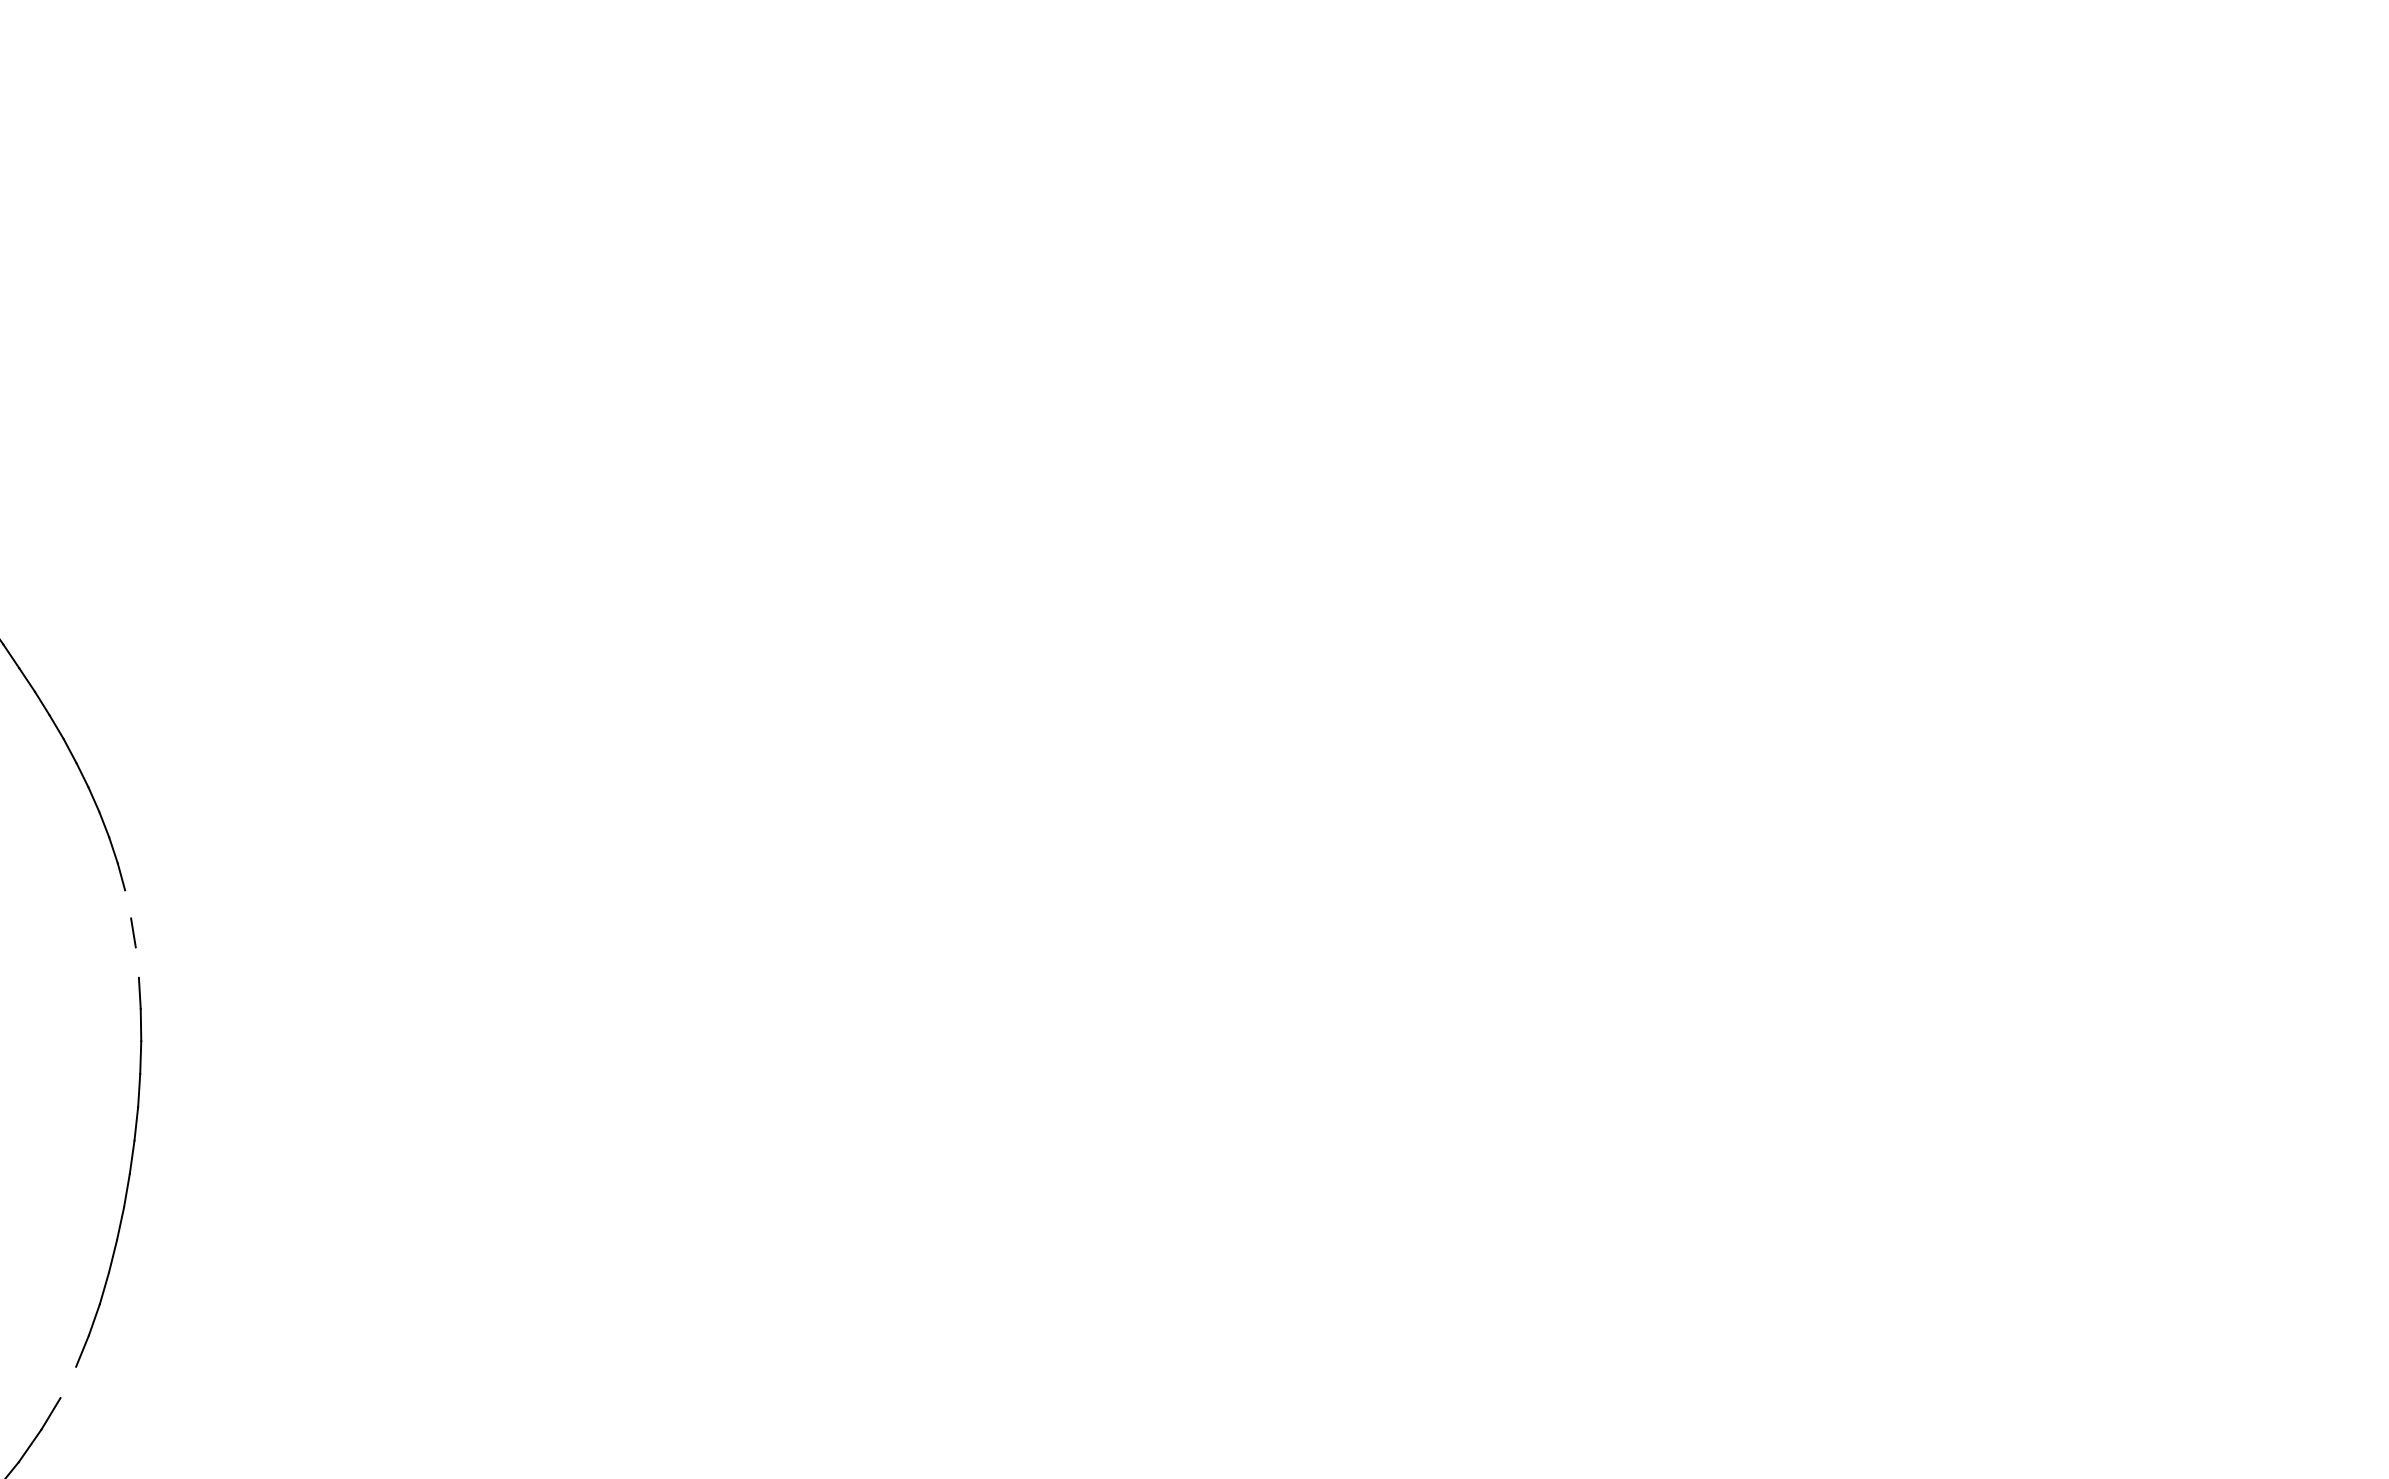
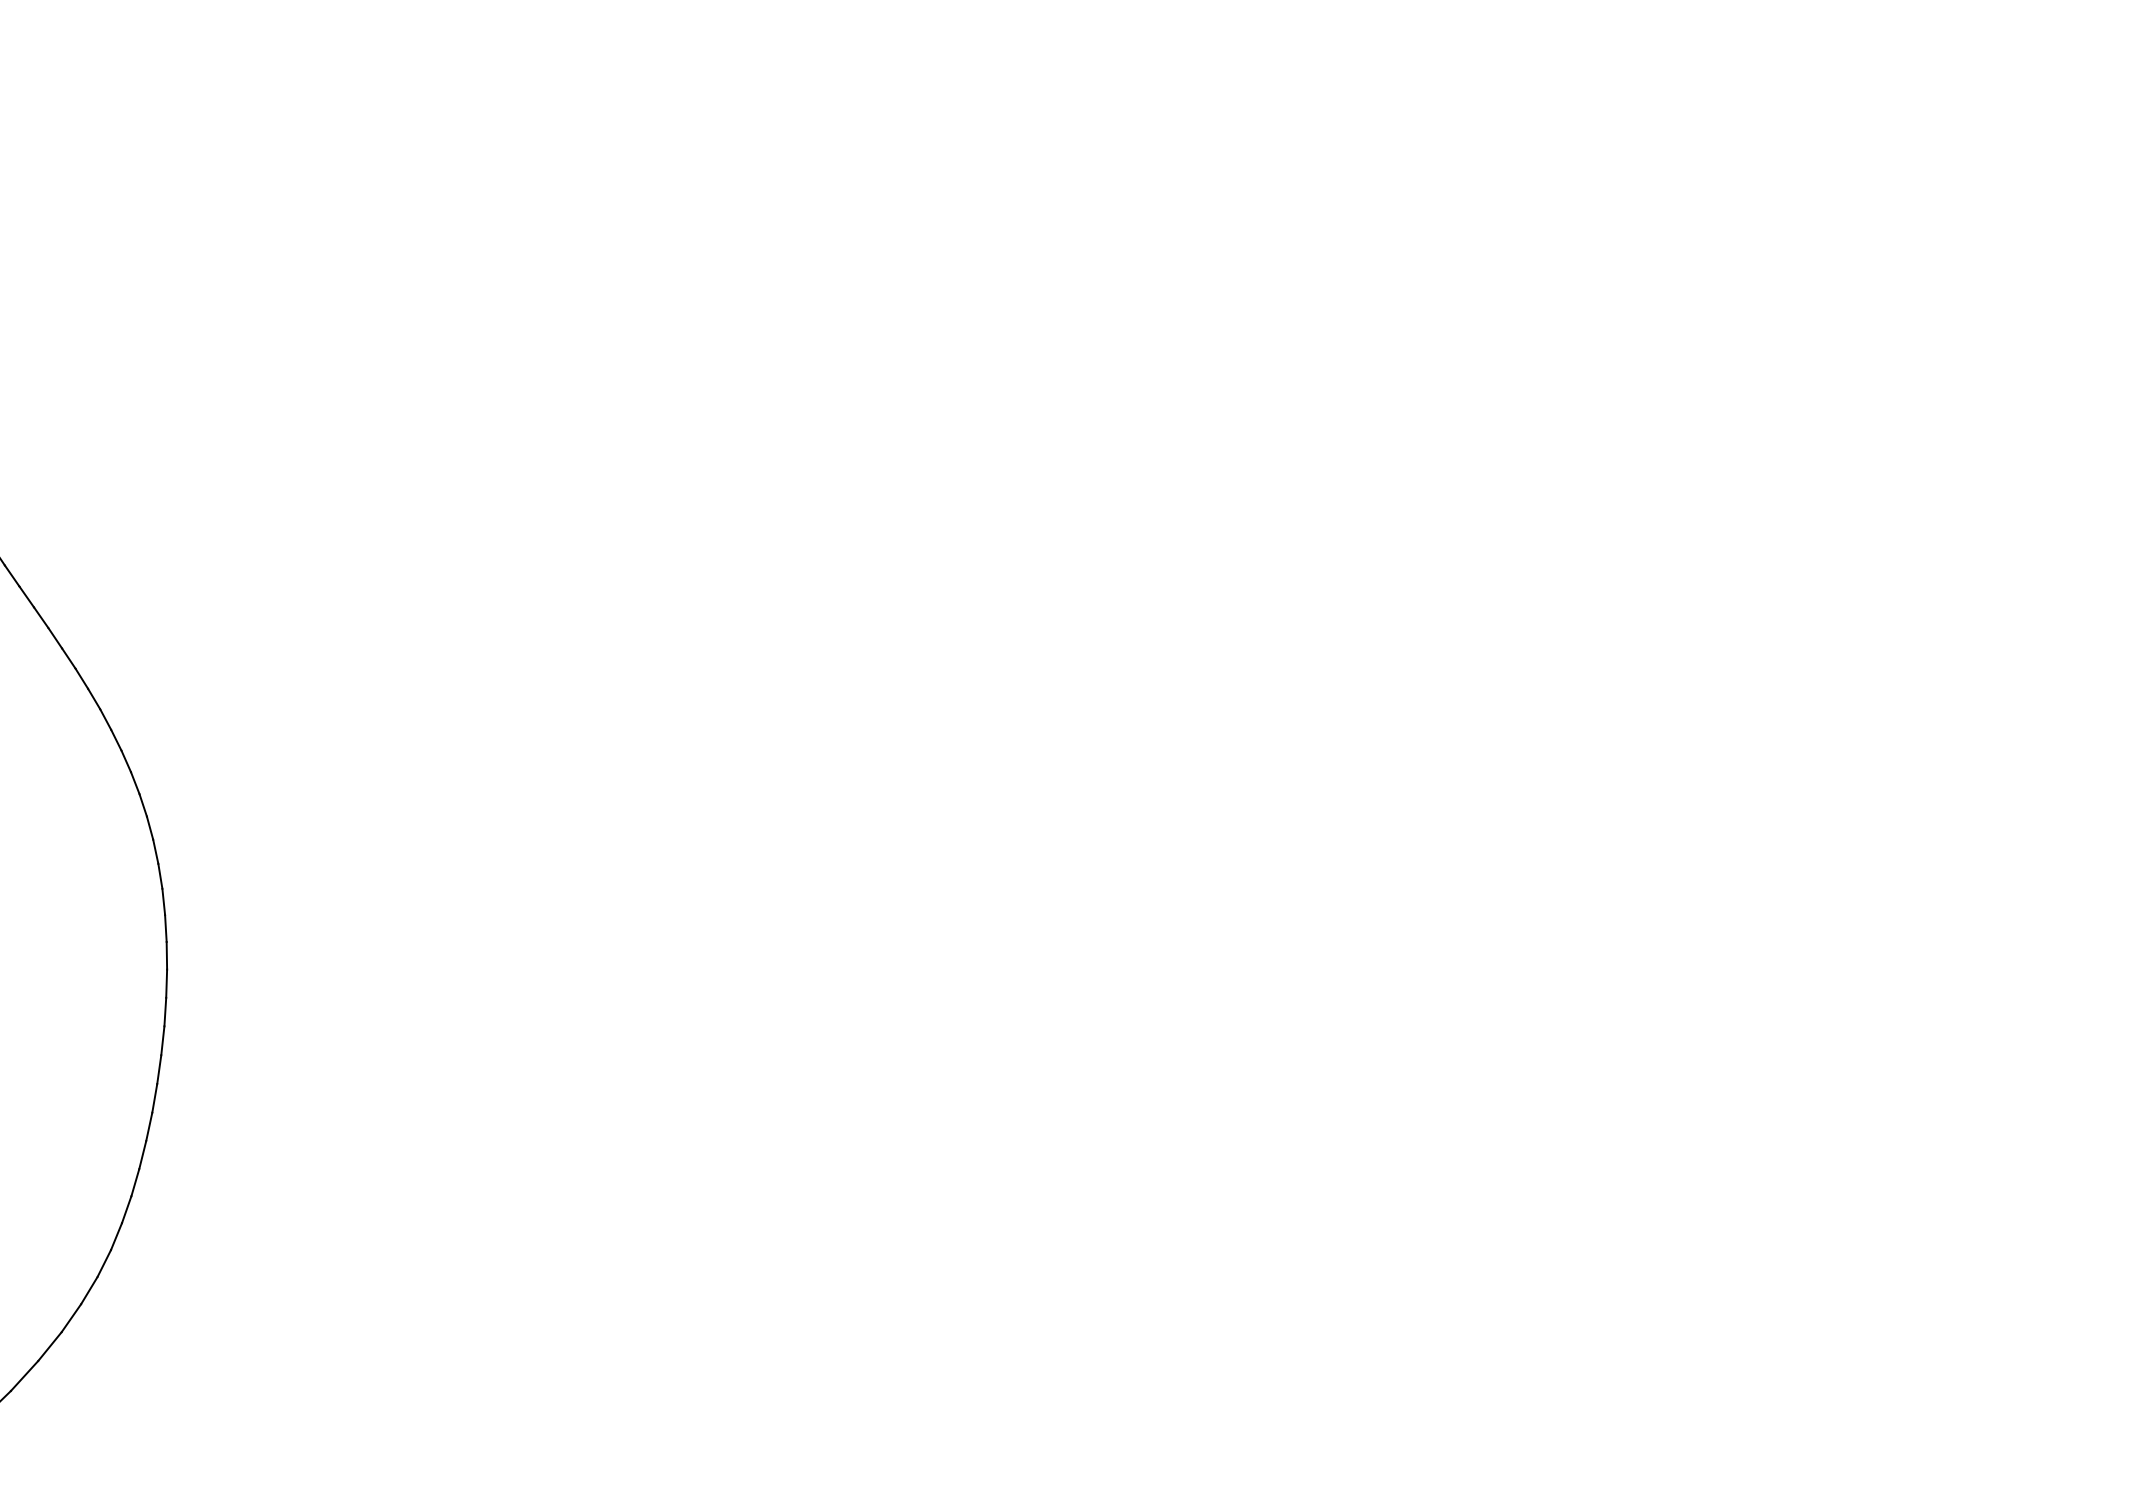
line: (127, 904) -> (155, 851), added
line: (137, 962) -> (163, 901), added
line: (68, 1382) -> (104, 1263), added

